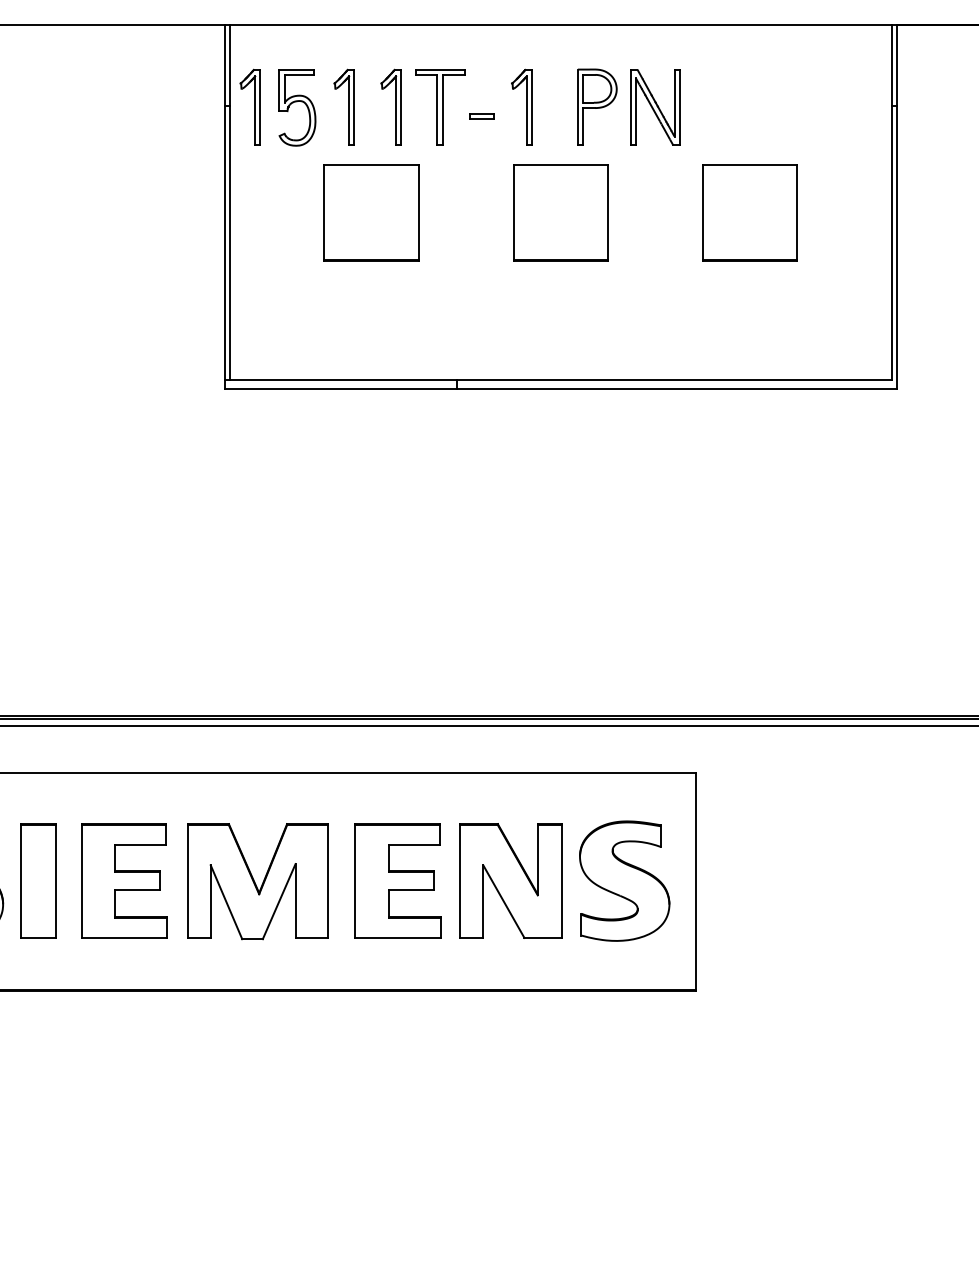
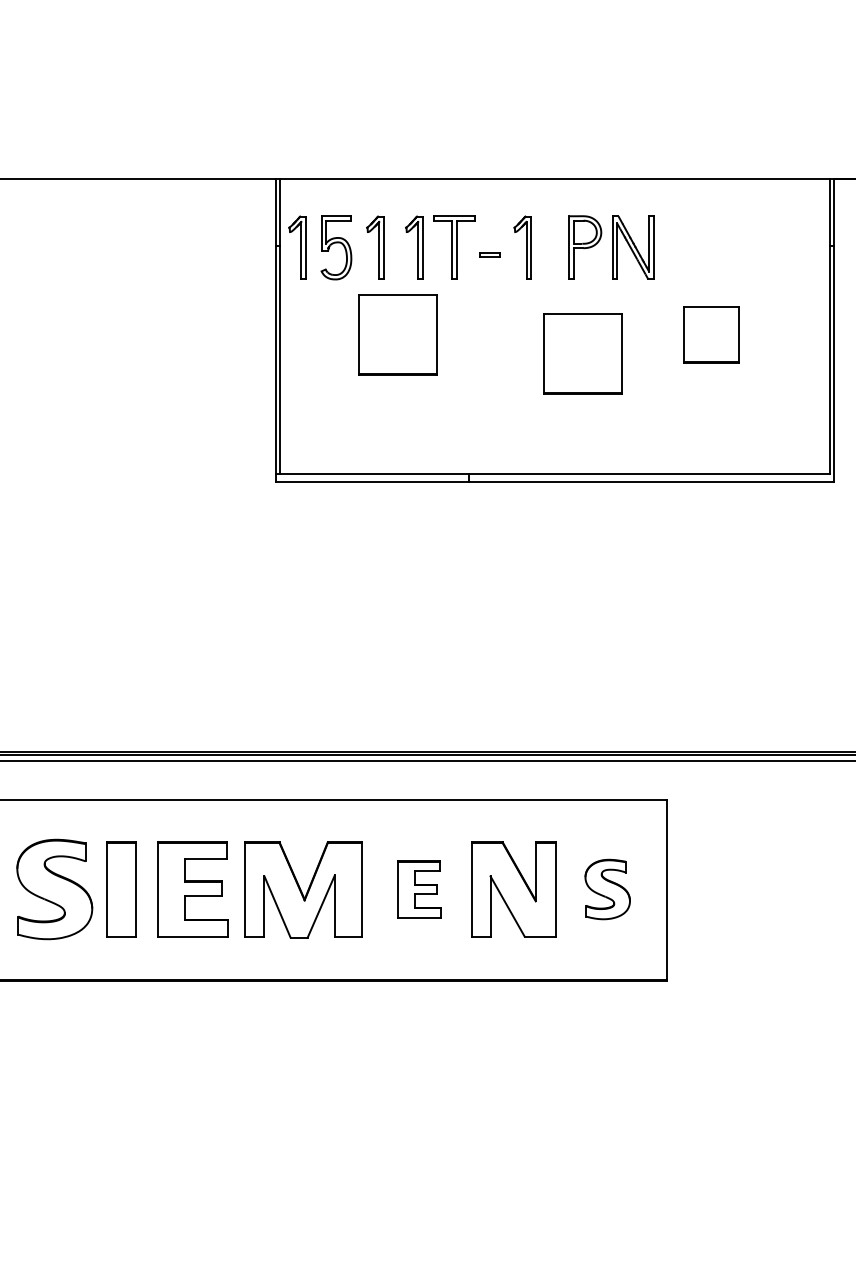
part: (560, 212) -> (582, 353), moved
part: (749, 212) -> (711, 334), size x0.7
part: (397, 881) -> (419, 889), size x0.6
part: (624, 881) -> (607, 889), size x0.6

